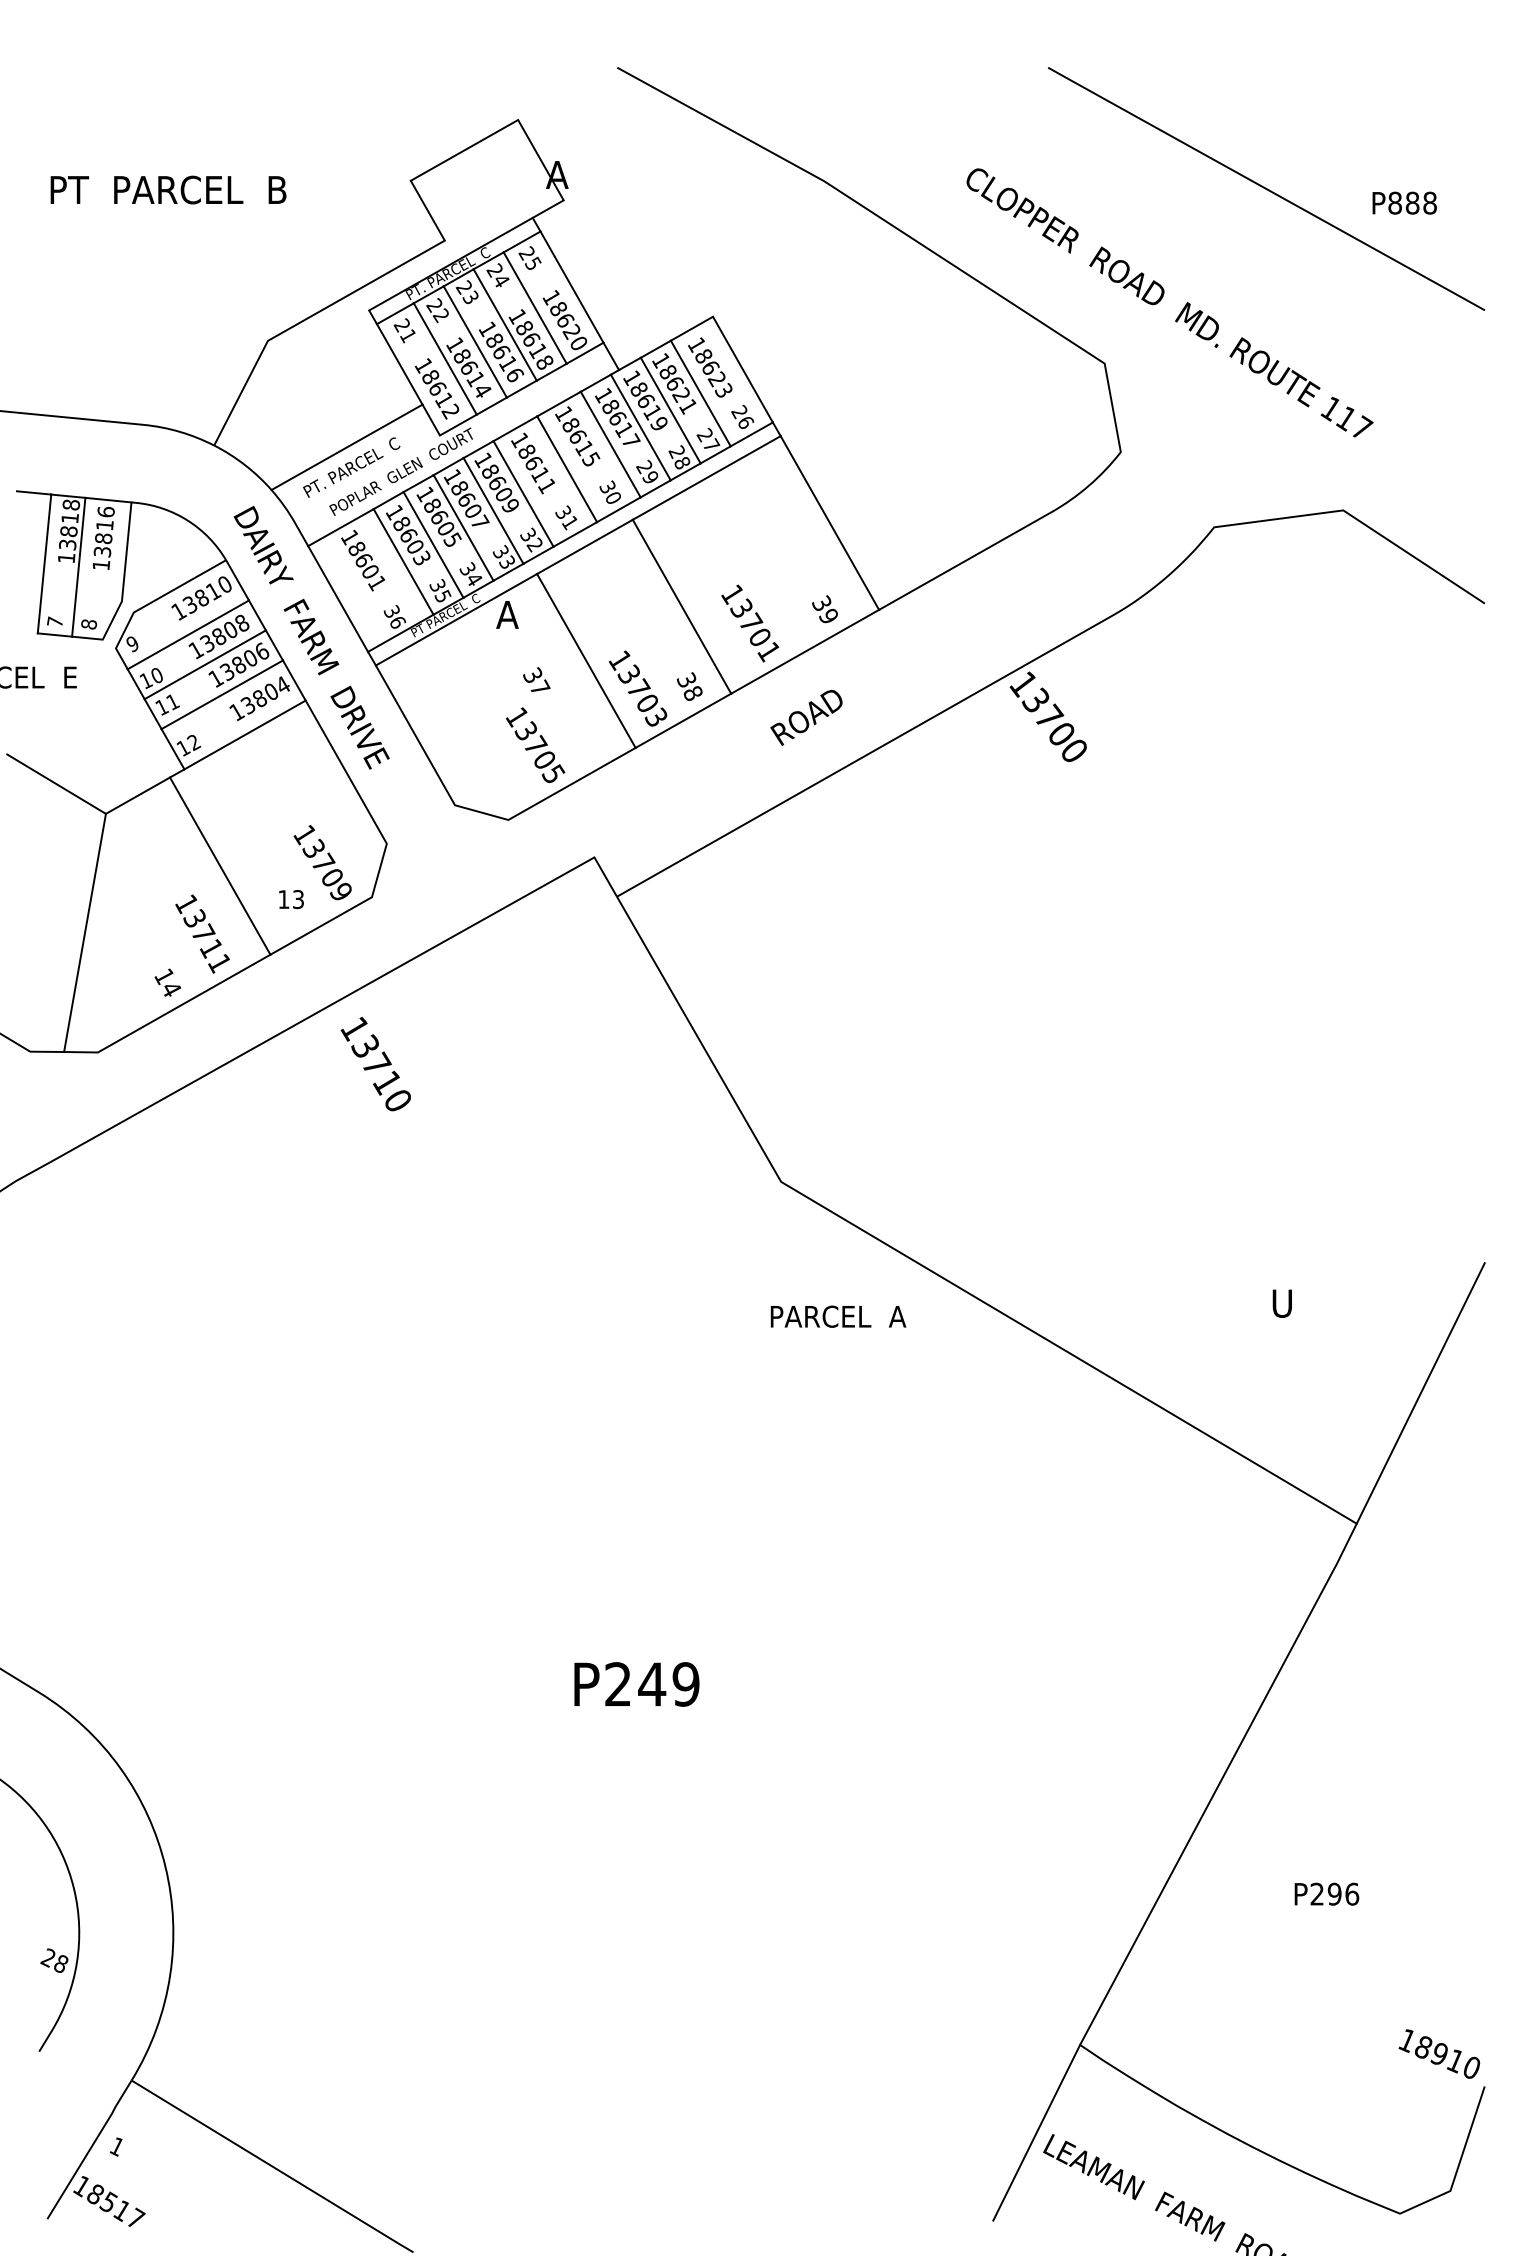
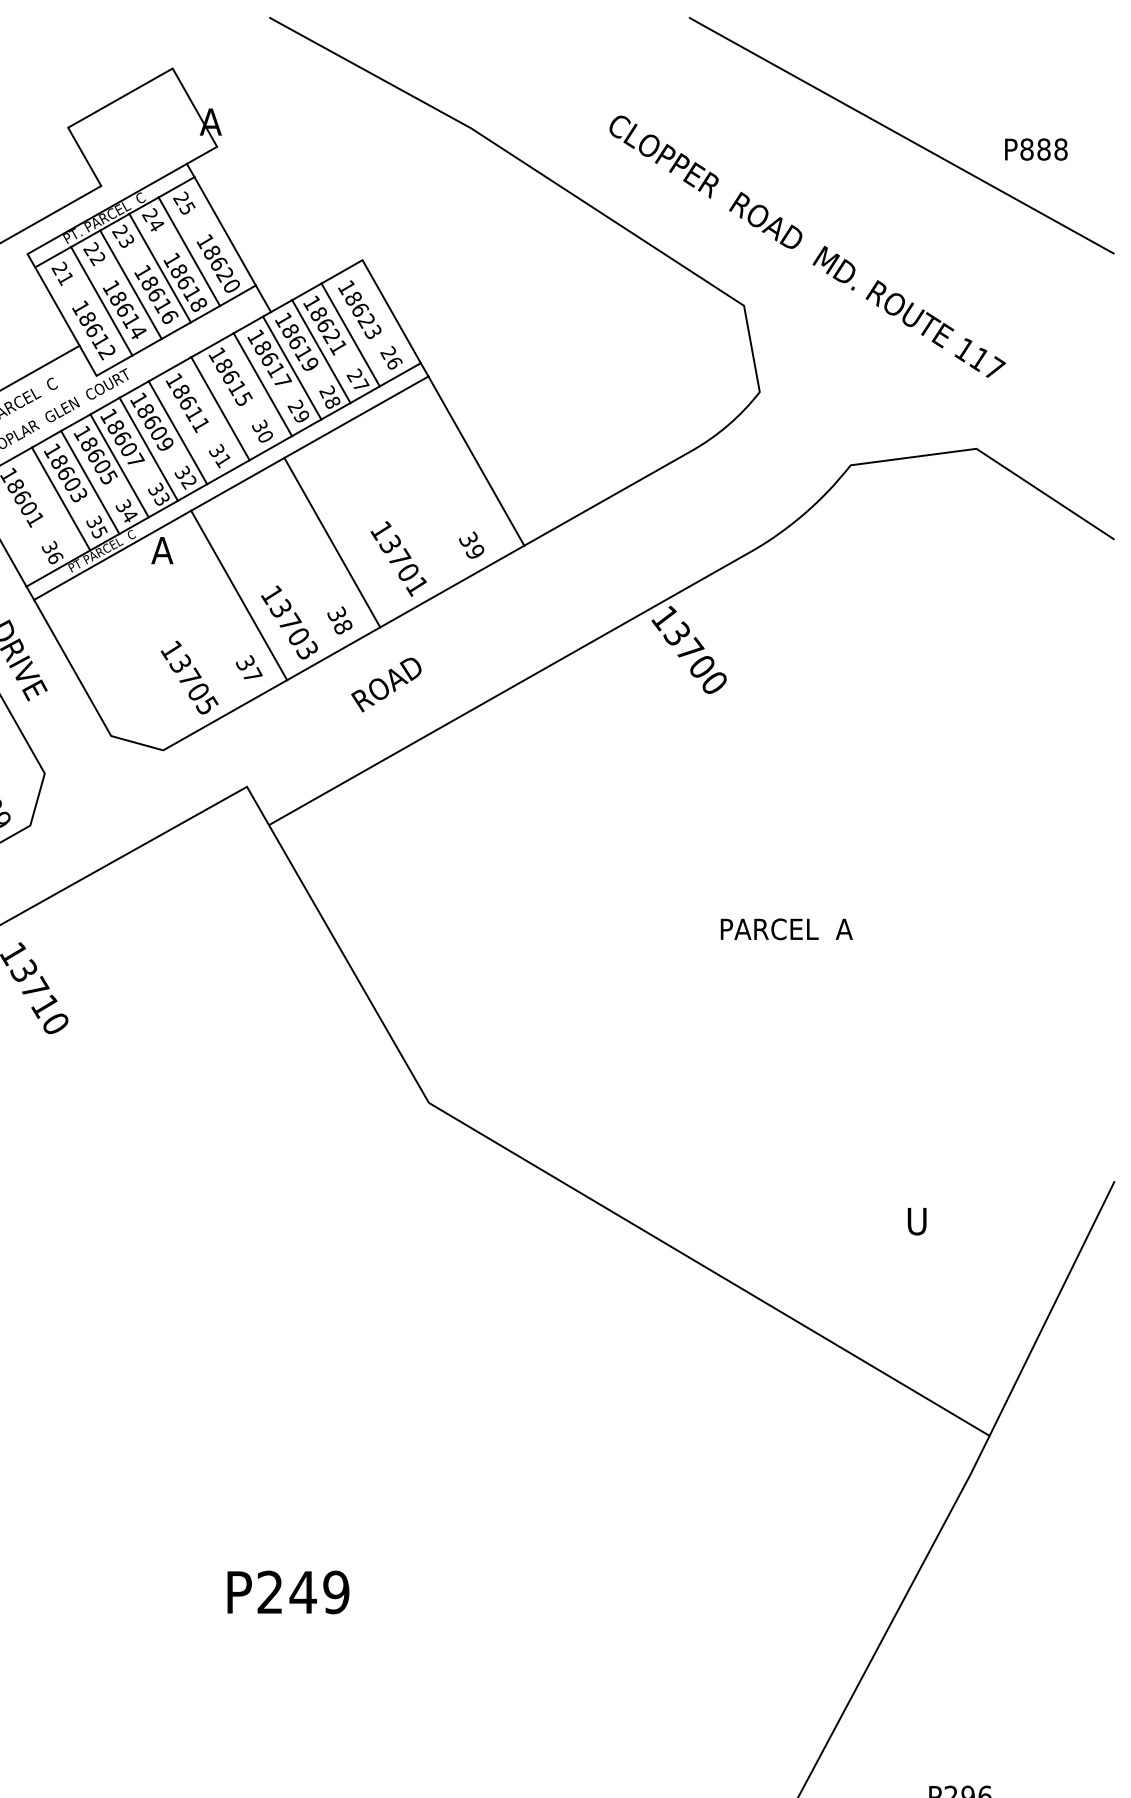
text: (536, 679) -> (249, 667), moved
text: (806, 717) -> (386, 684), moved
text: (838, 1316) -> (786, 929), moved

